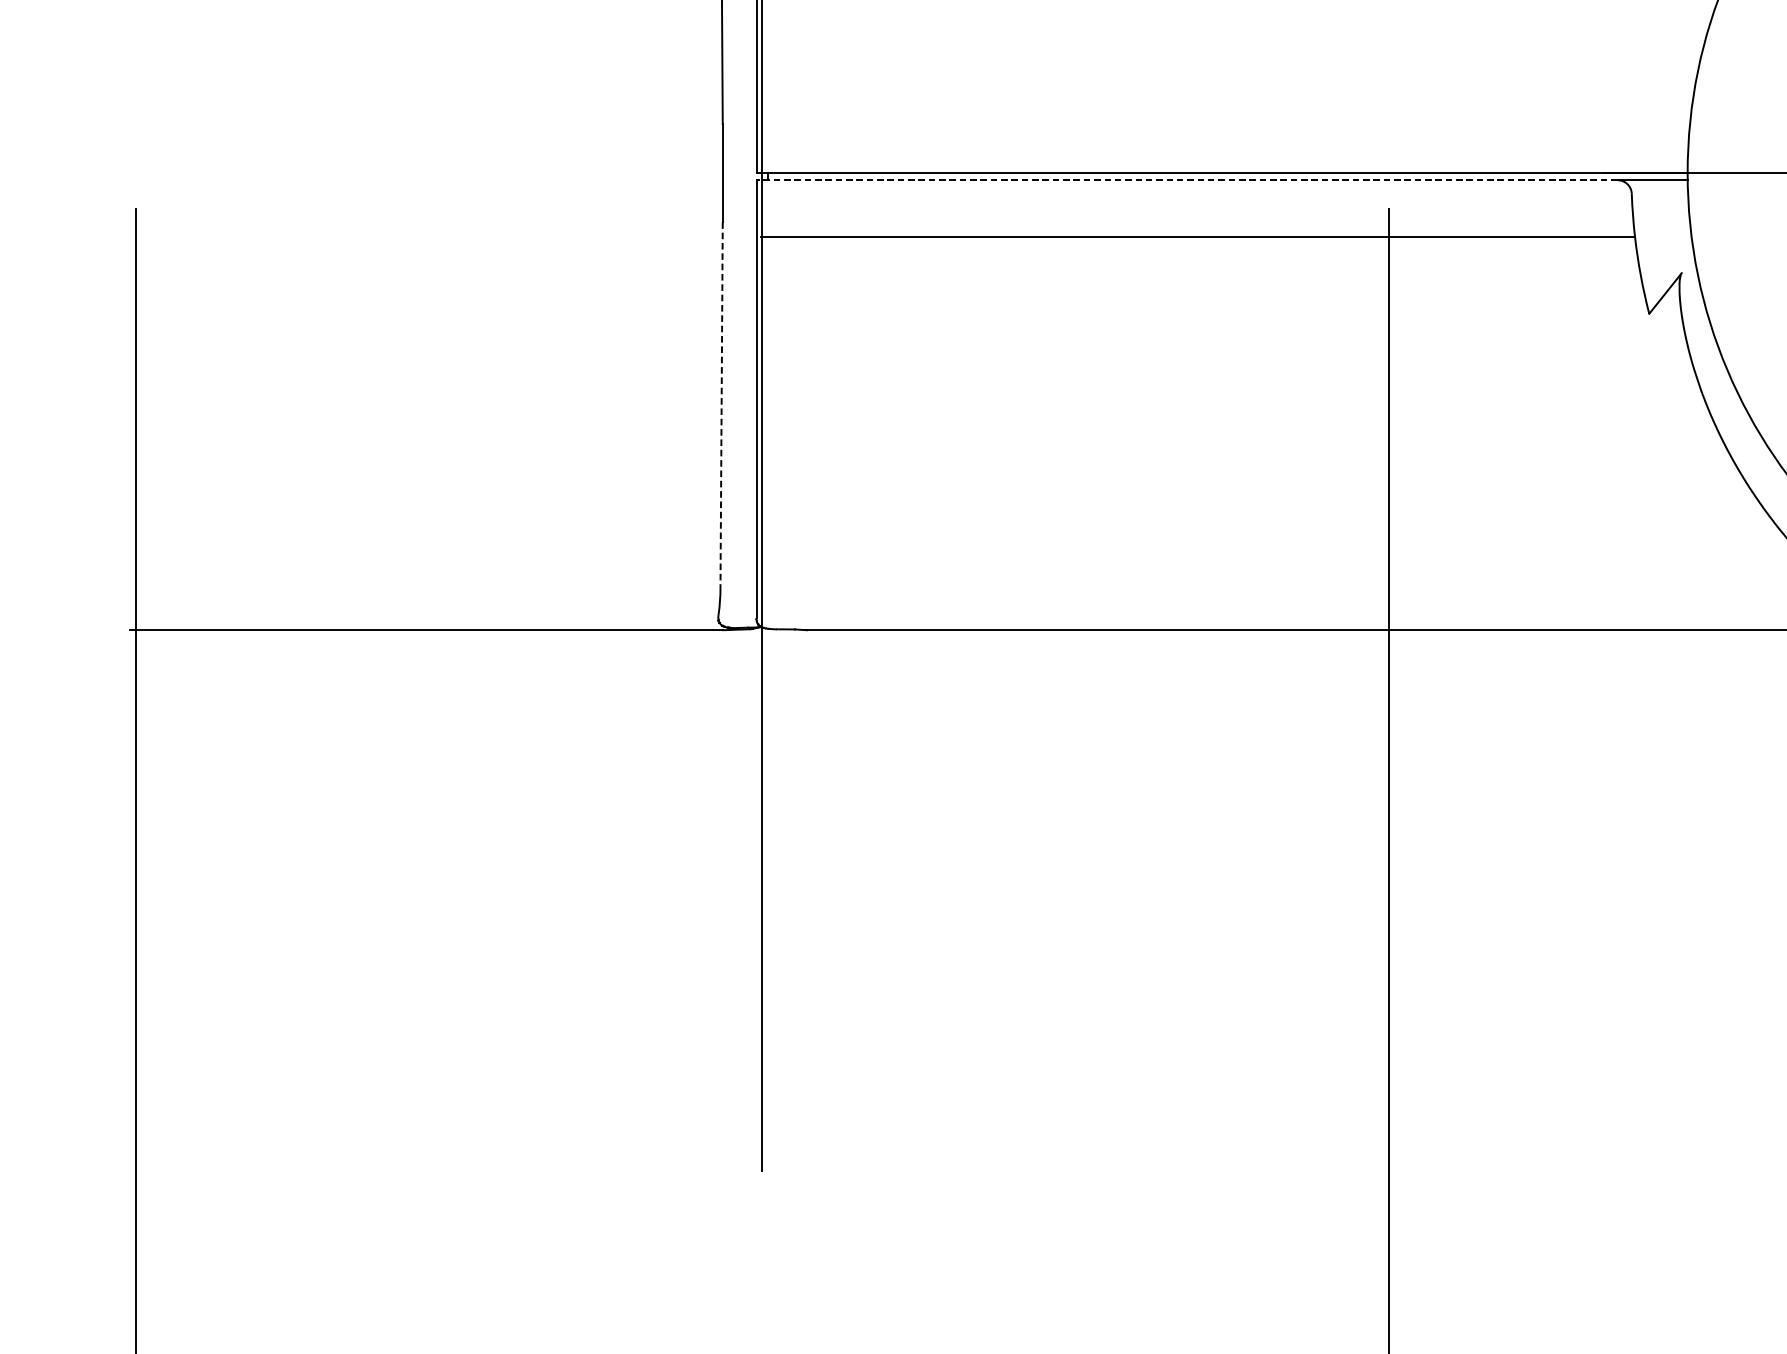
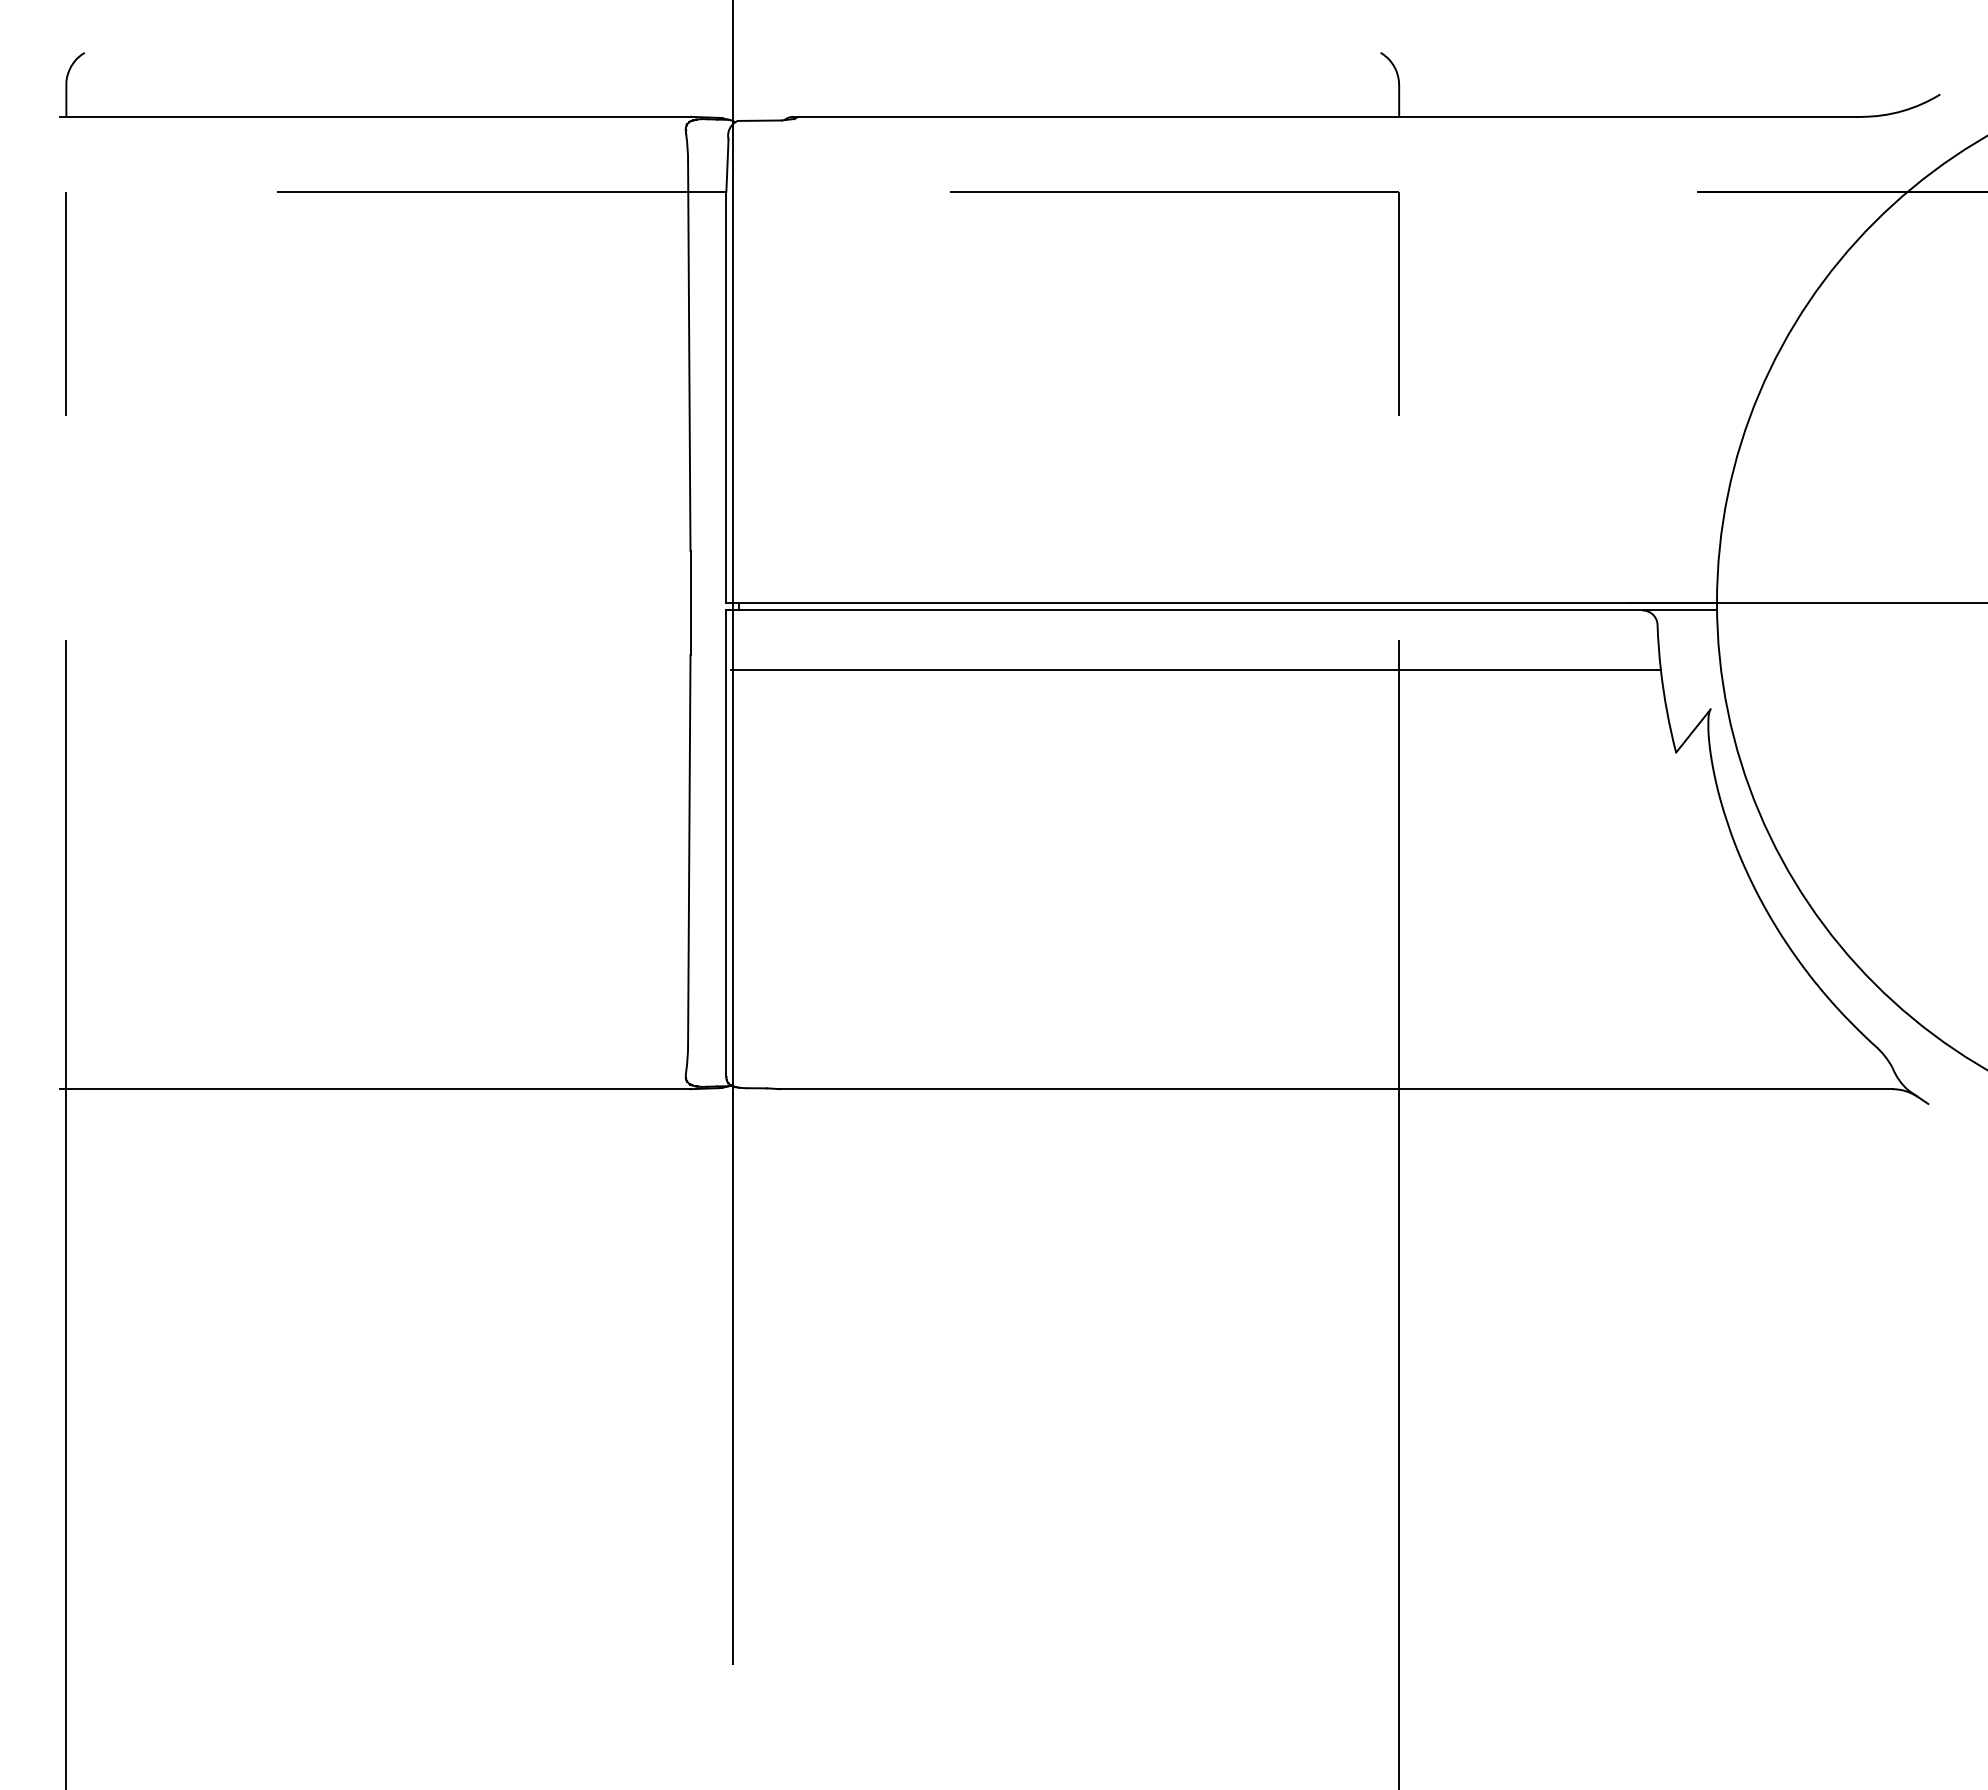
line: (1187, 180) -> (1184, 610), dashed -> solid
line: (721, 404) -> (689, 849), dashed -> solid

